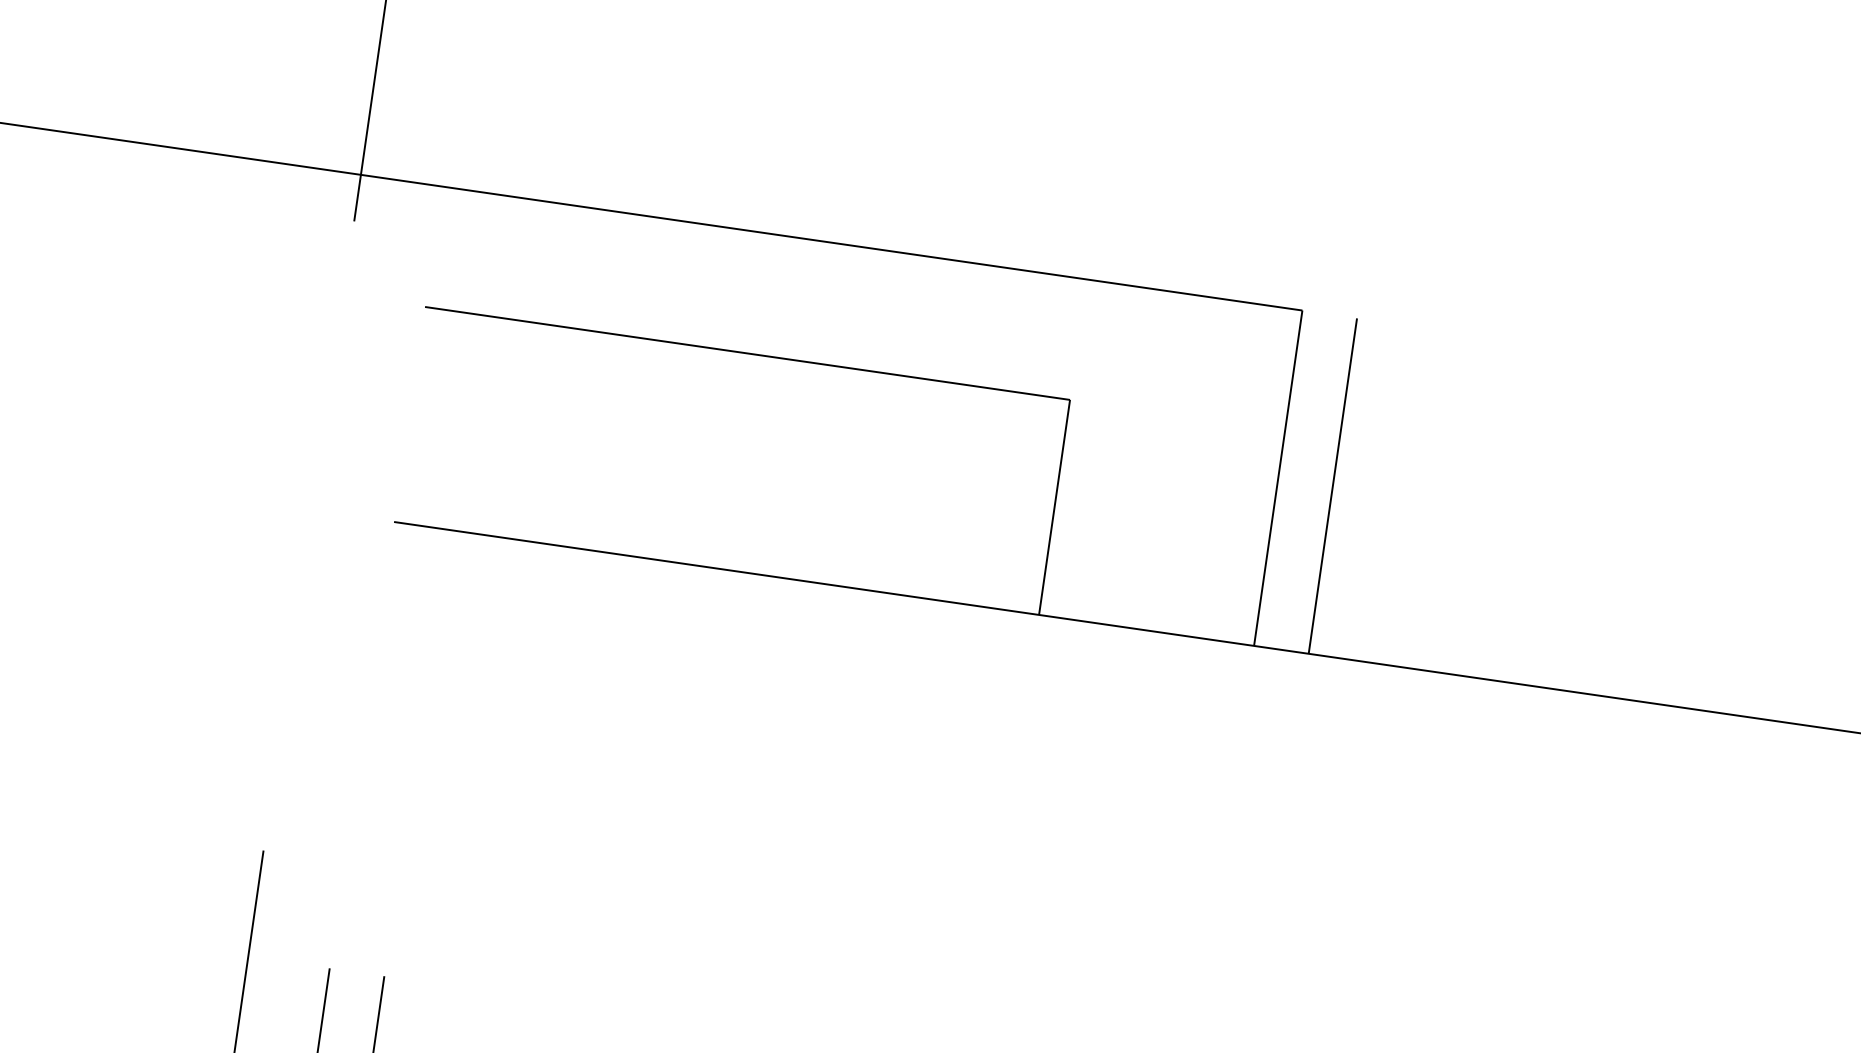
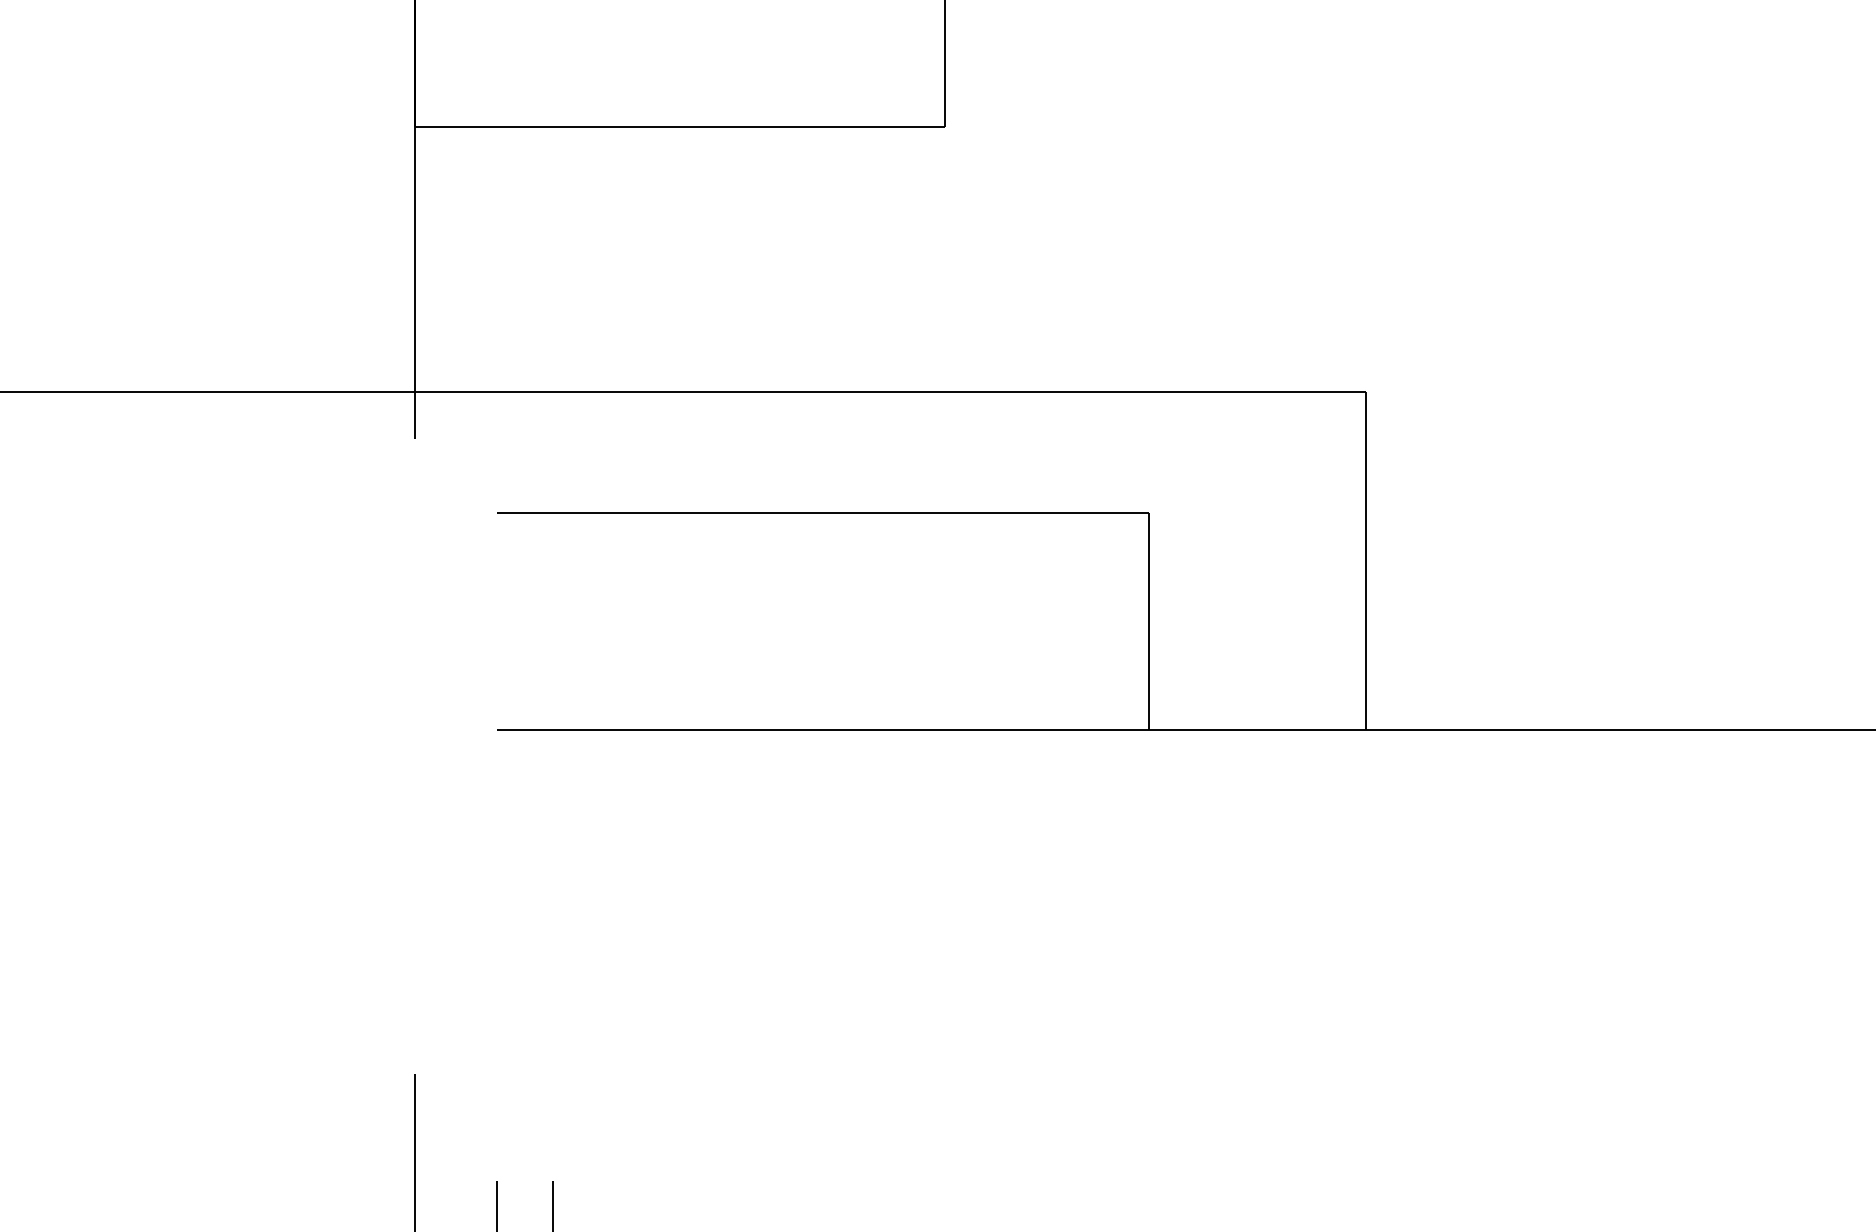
line: (1333, 485) -> (1421, 560), removed

